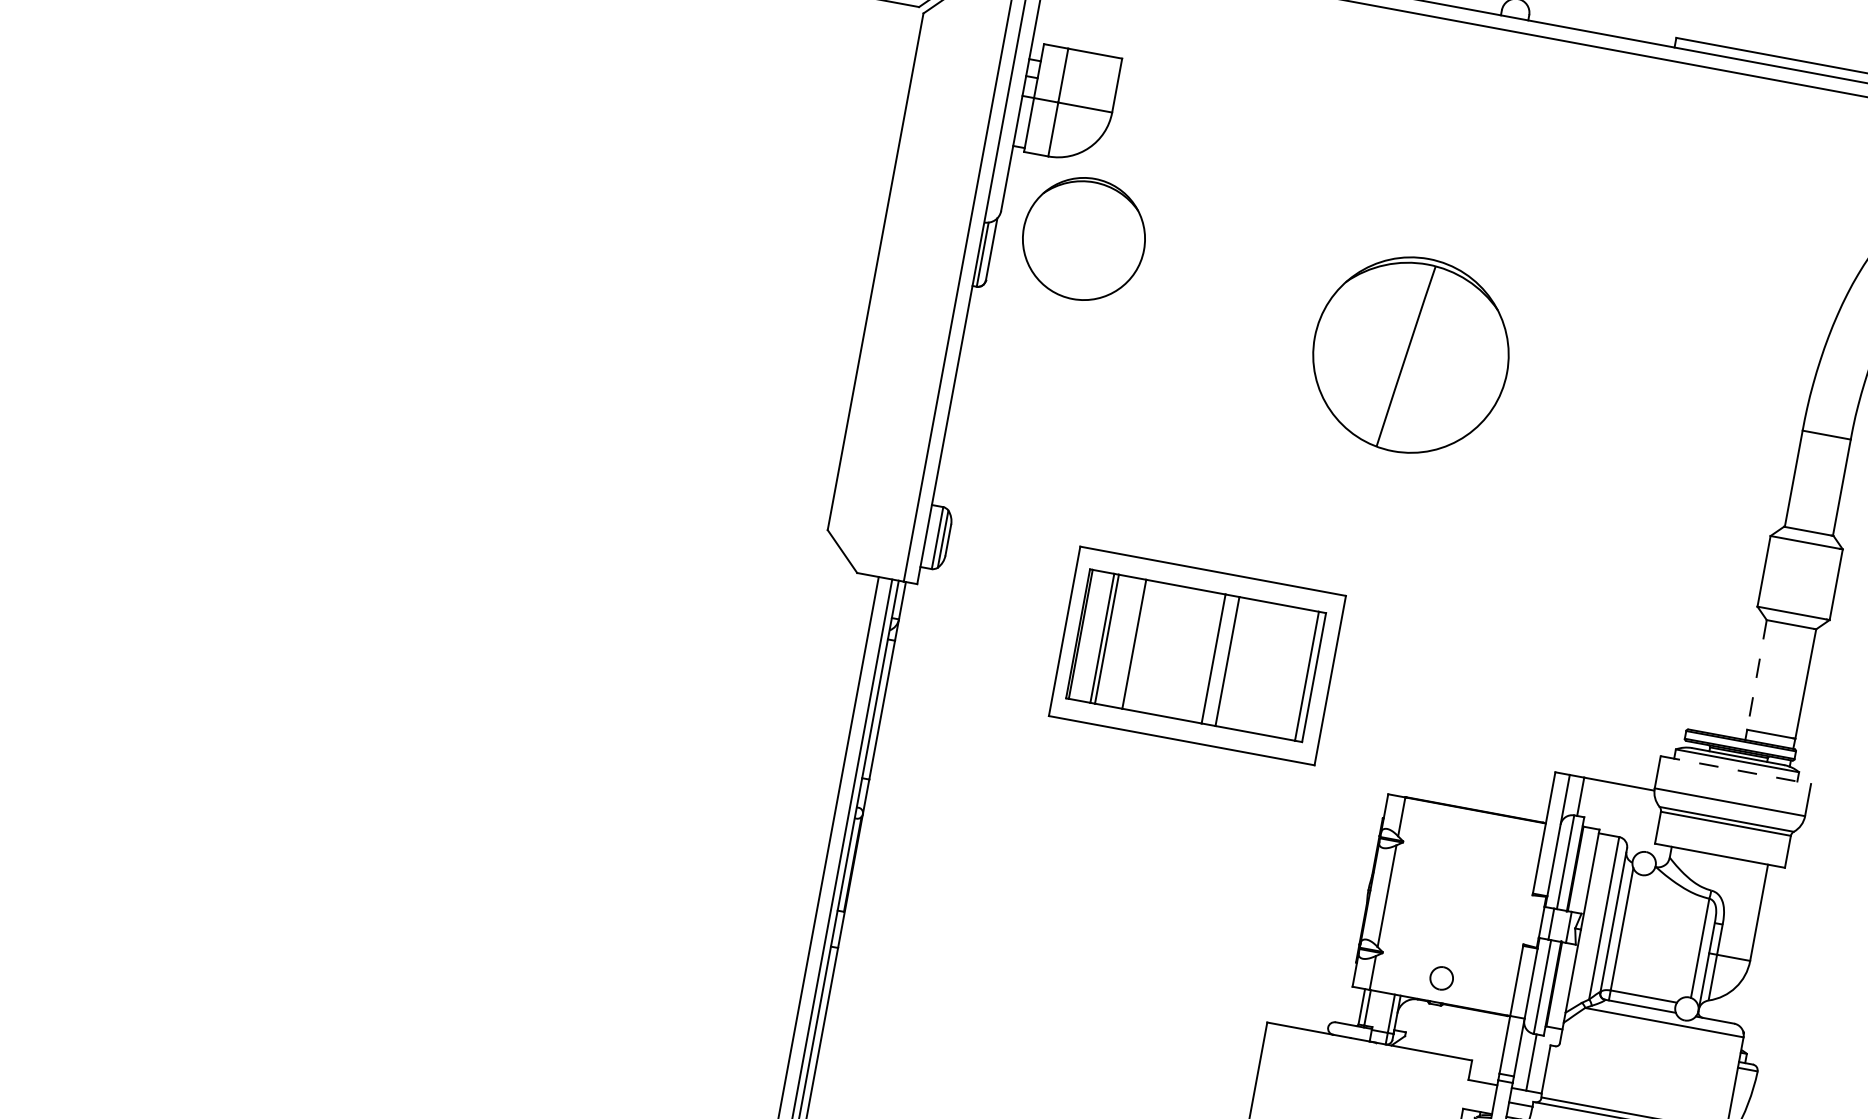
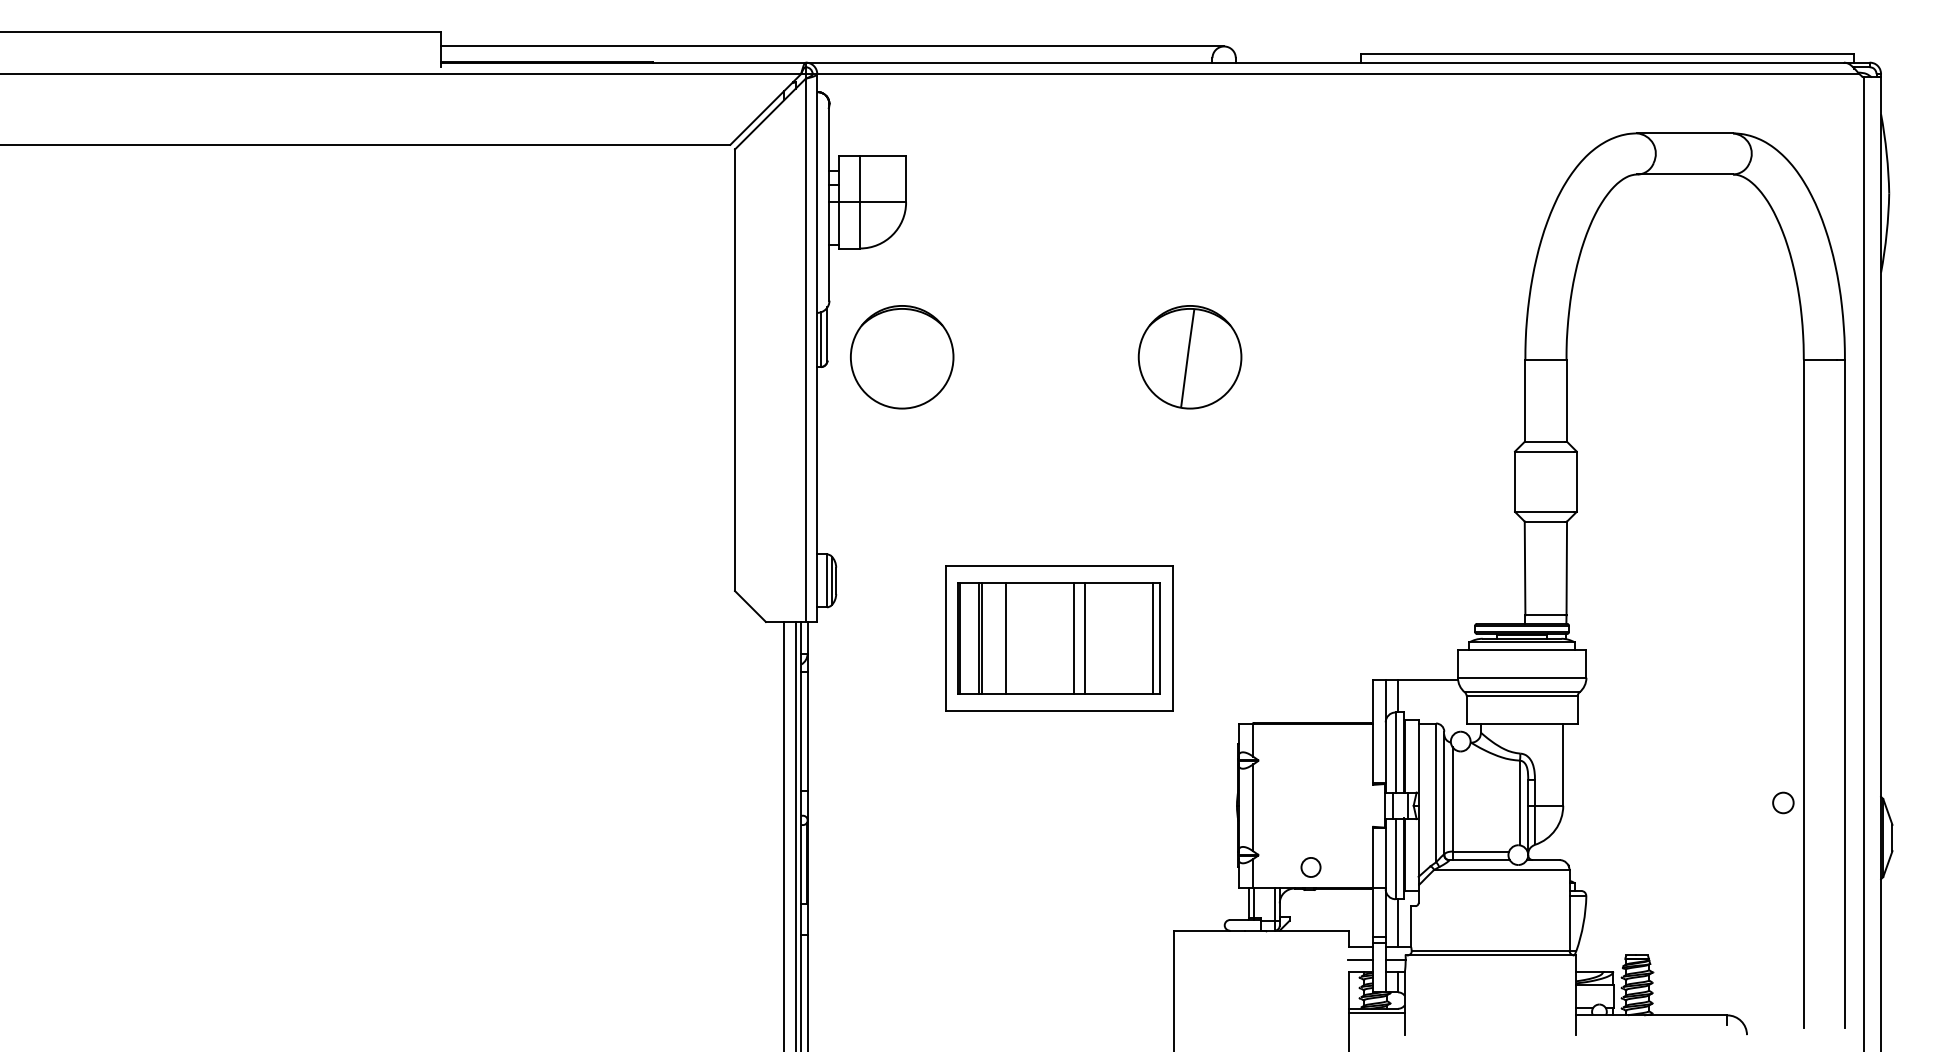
part: (1084, 239) -> (902, 357), moved
part: (1410, 355) -> (1189, 357), size x0.62
line: (1757, 675) -> (1525, 568), dashed -> solid
line: (1736, 770) -> (1522, 650), dashed -> solid
line: (1479, 1096) -> (1360, 959), added

